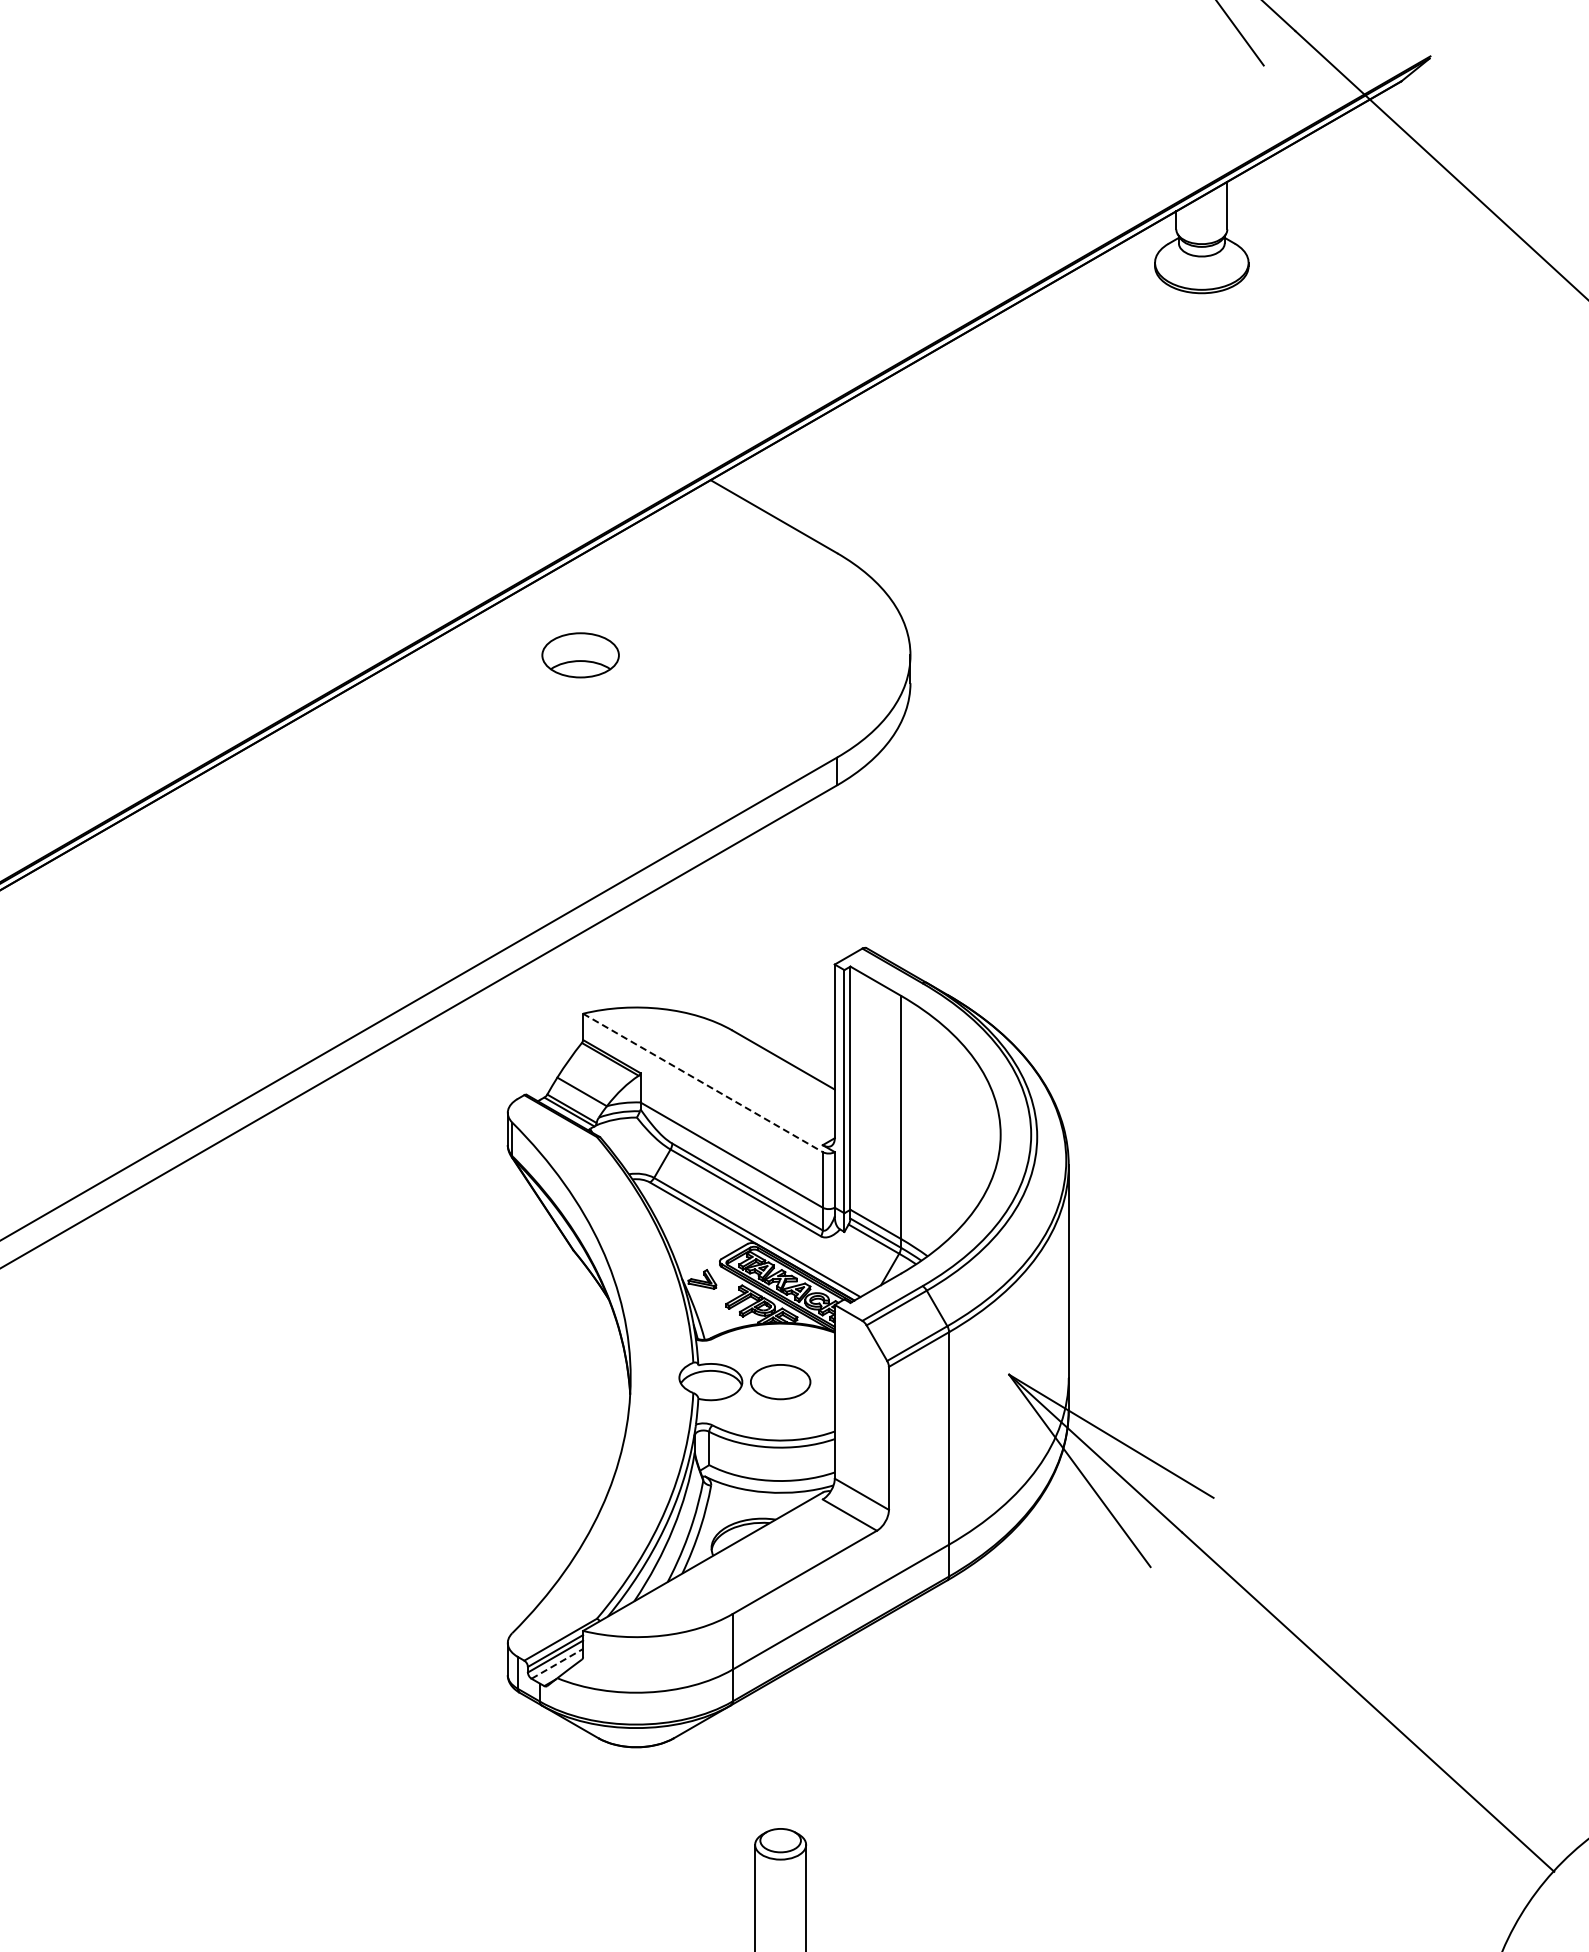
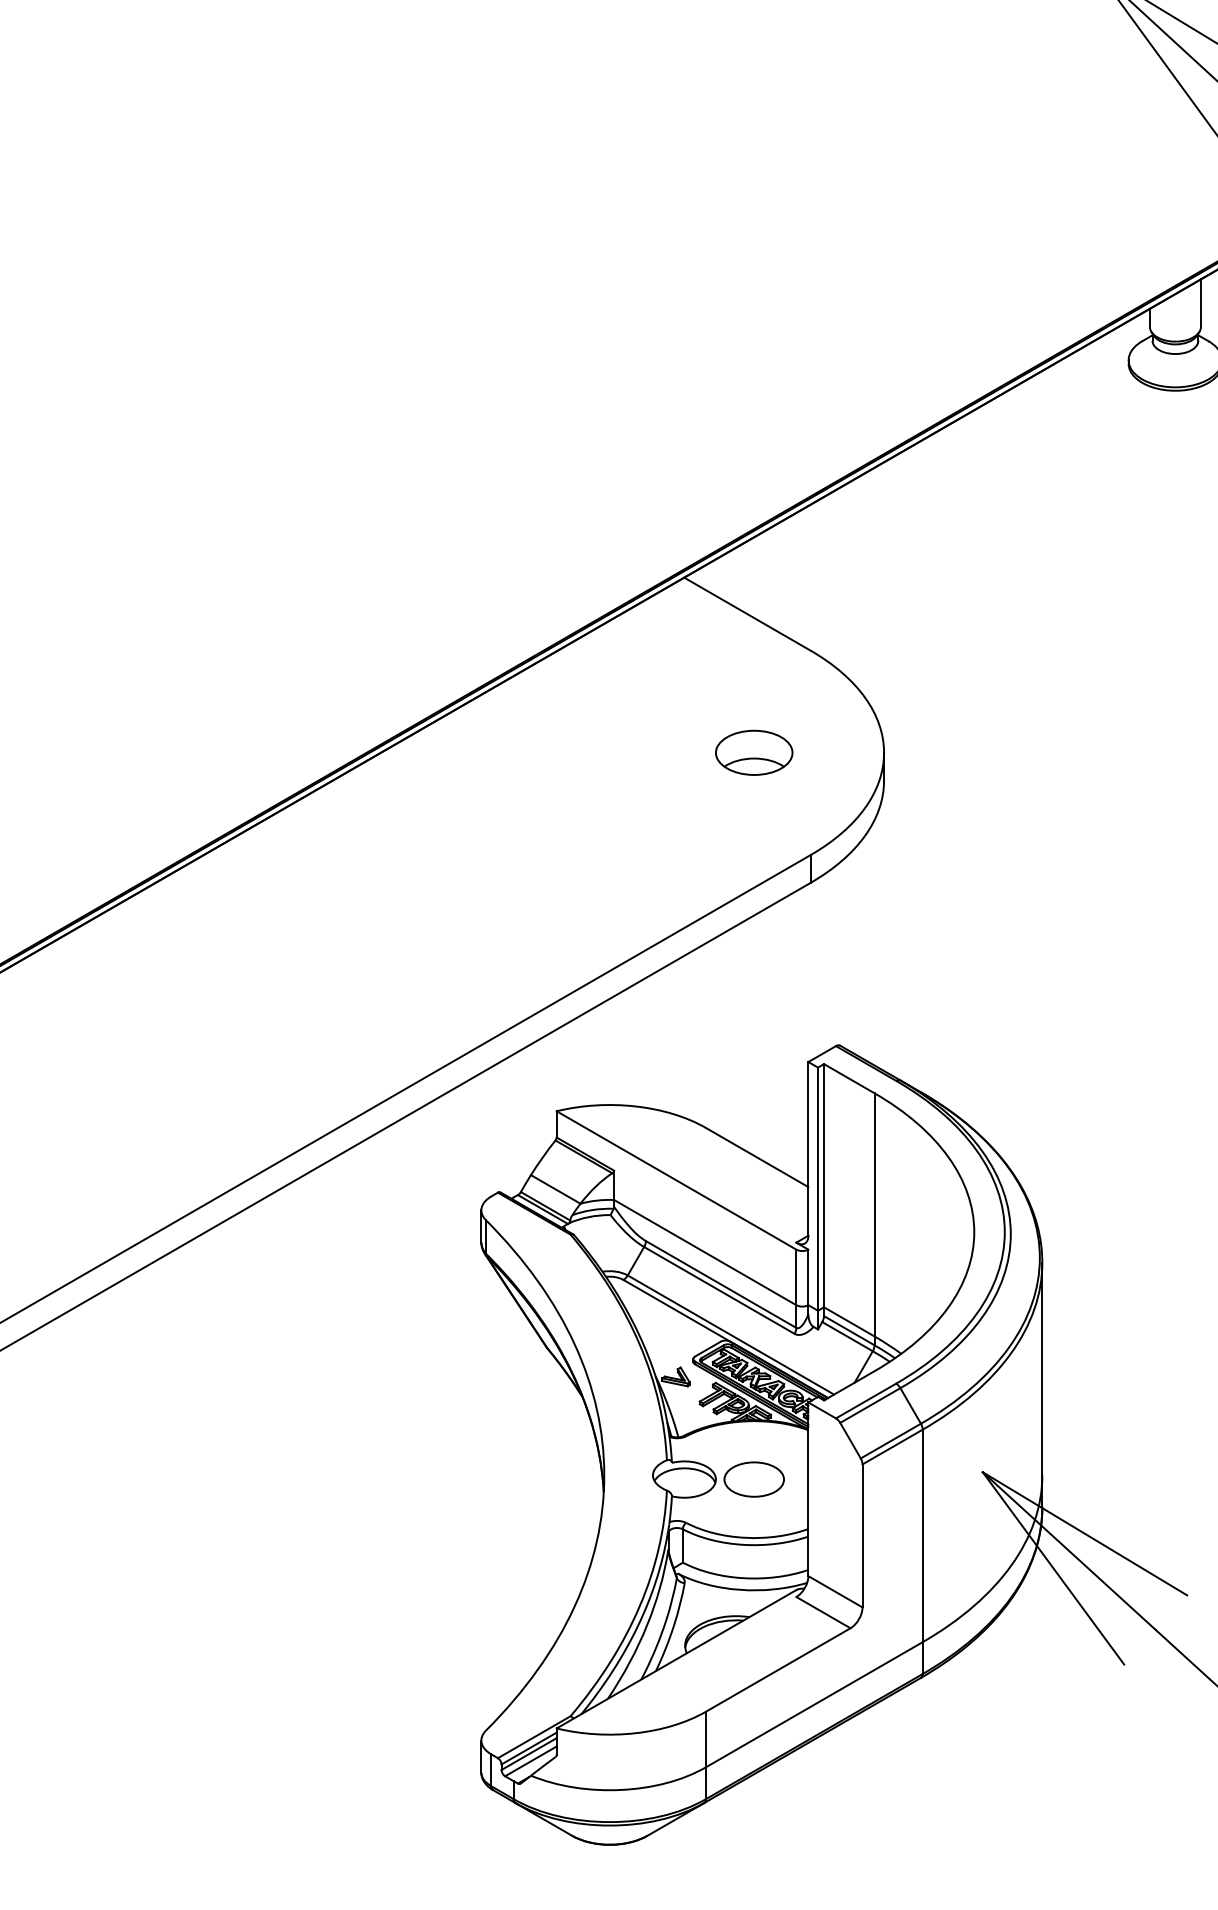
part: (580, 655) -> (754, 753), moved
line: (703, 1083) -> (677, 1181), dashed -> solid
line: (557, 1663) -> (531, 1761), dashed -> solid

